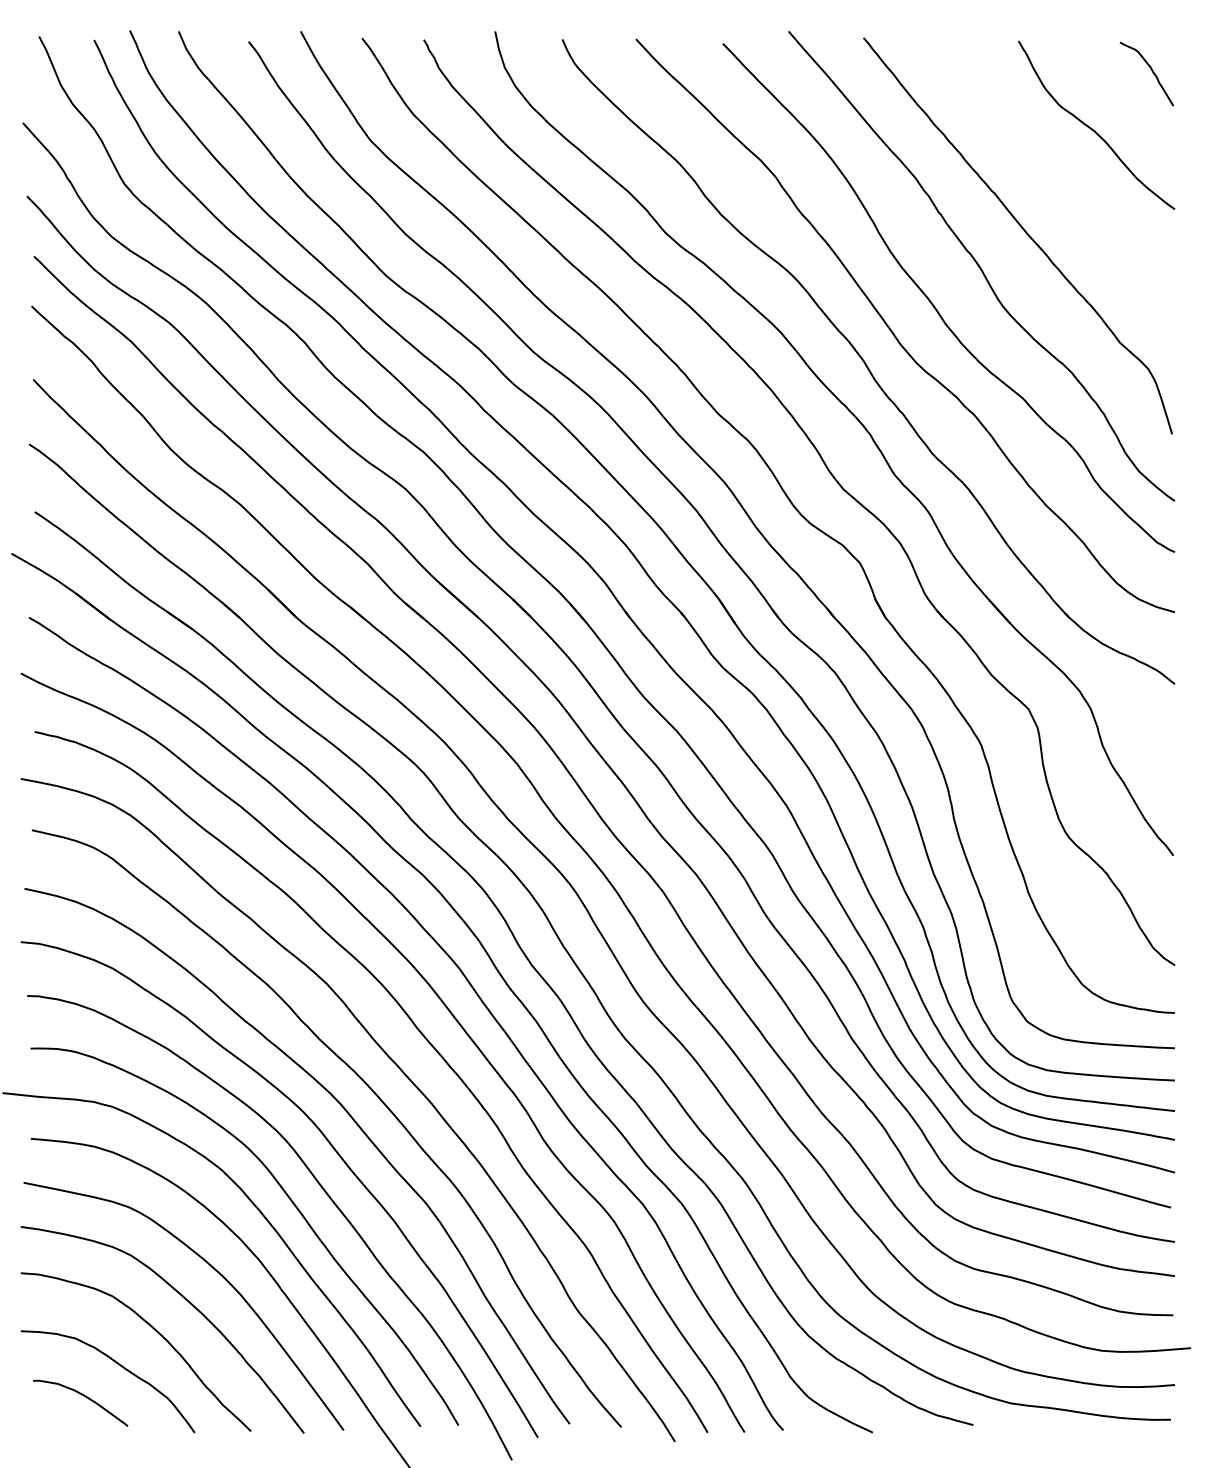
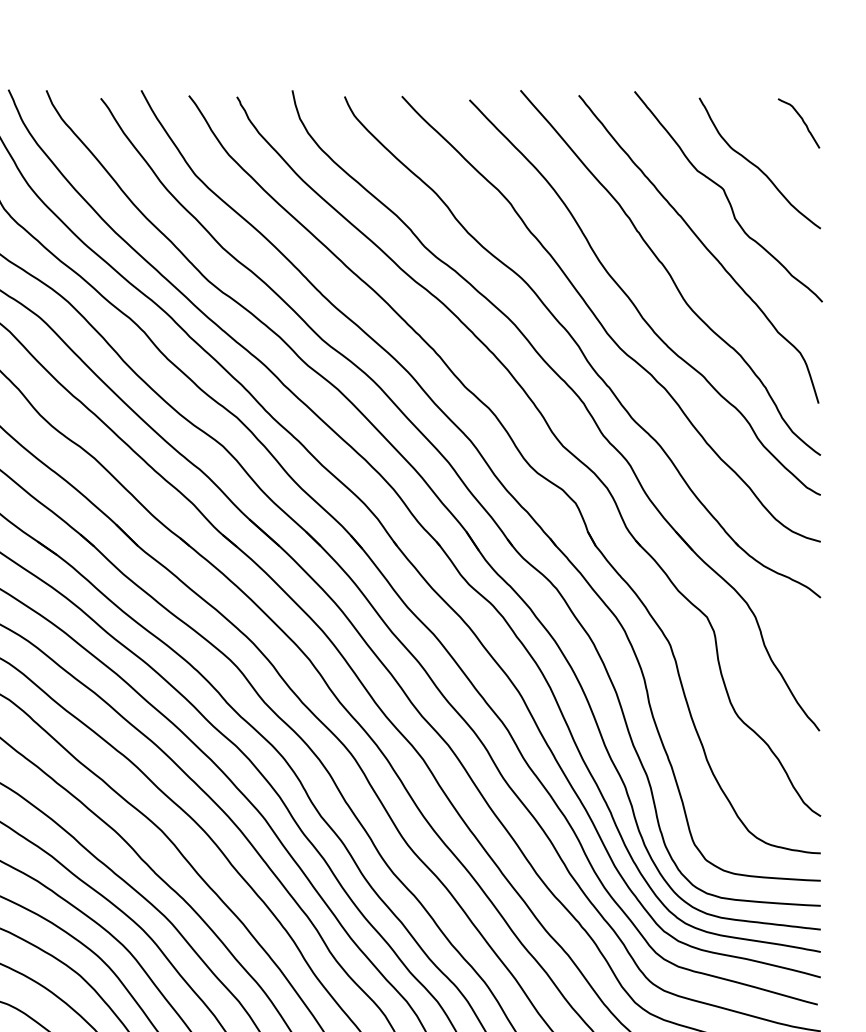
curve: (1054, 168) -> (727, 196), added

